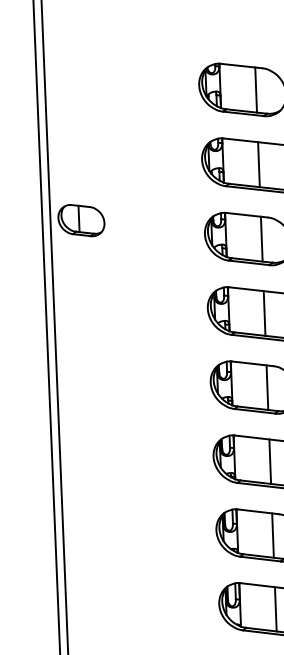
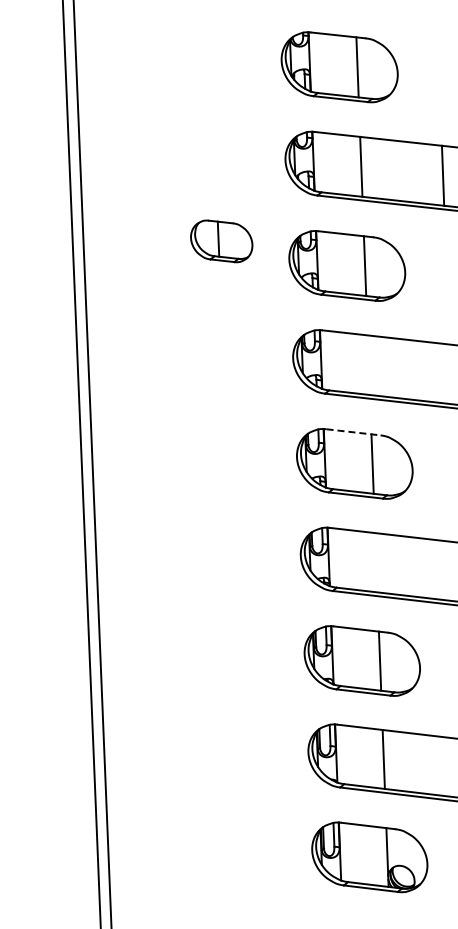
part: (81, 220) -> (221, 241), moved
line: (264, 313) -> (368, 365), removed
line: (253, 364) -> (354, 432), solid -> dashed
line: (270, 461) -> (376, 562), removed

